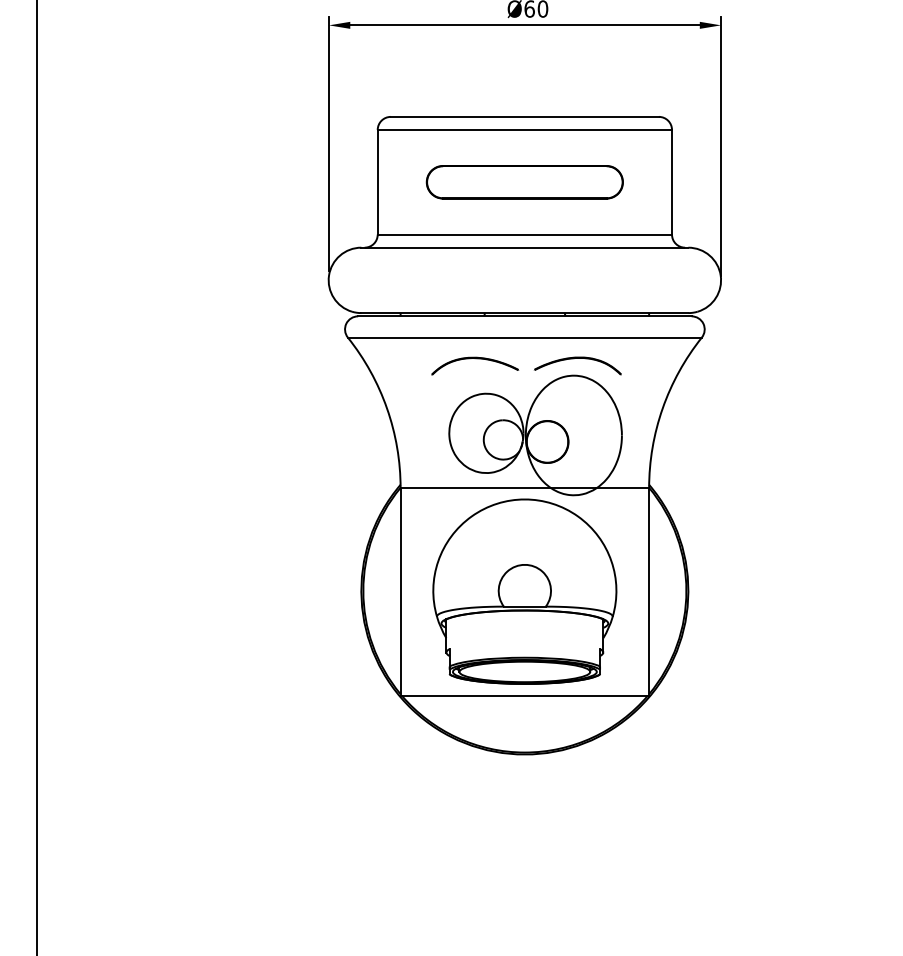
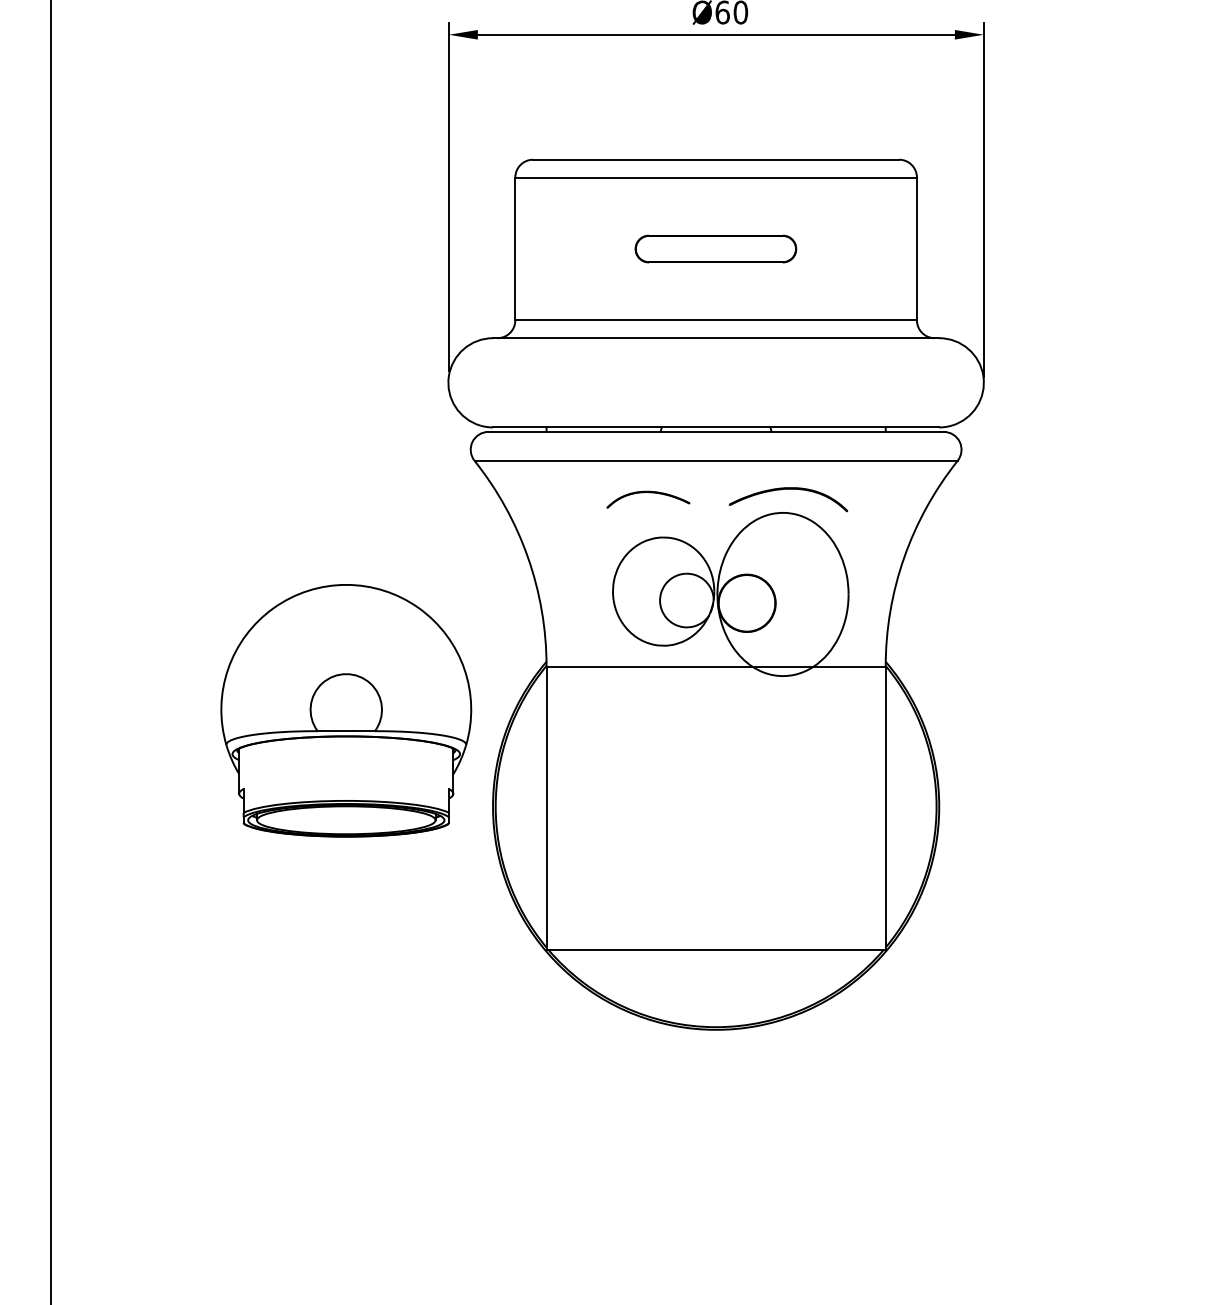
part: (524, 182) -> (715, 249), size x0.6
part: (475, 365) -> (648, 498), size x0.7
part: (524, 591) -> (345, 710), moved

